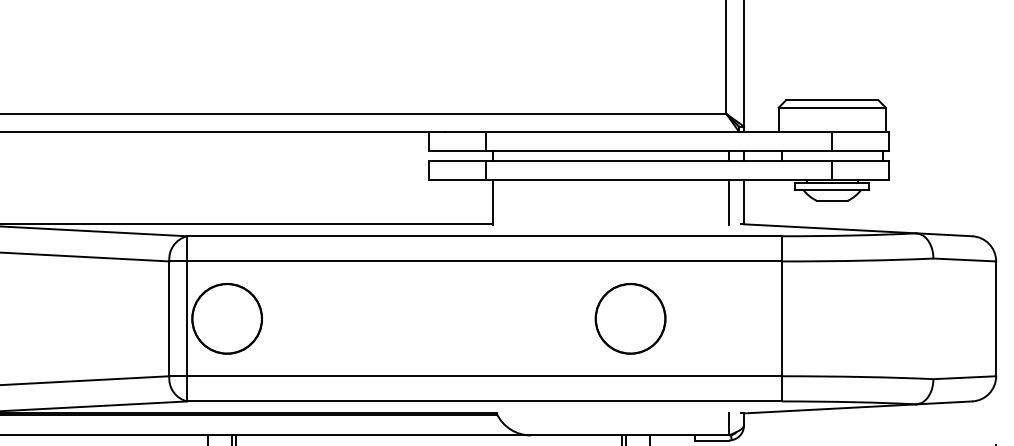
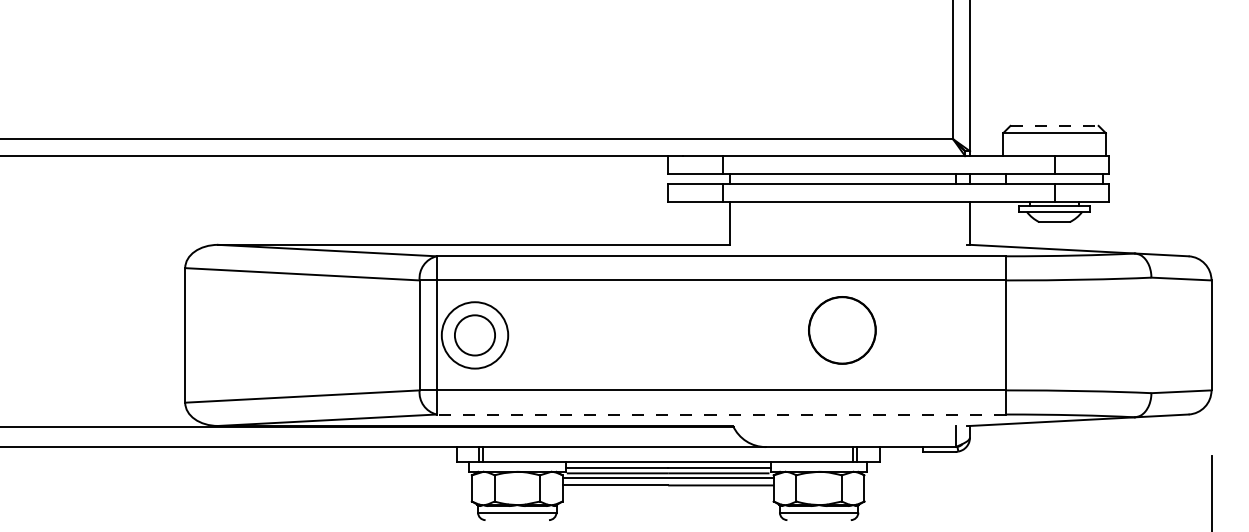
line: (833, 99) -> (1055, 125), solid -> dashed
line: (728, 202) -> (955, 223), removed
circle: (226, 317) -> (474, 334), size x0.6
circle: (630, 318) -> (842, 330), moved
line: (484, 401) -> (721, 414), solid -> dashed

